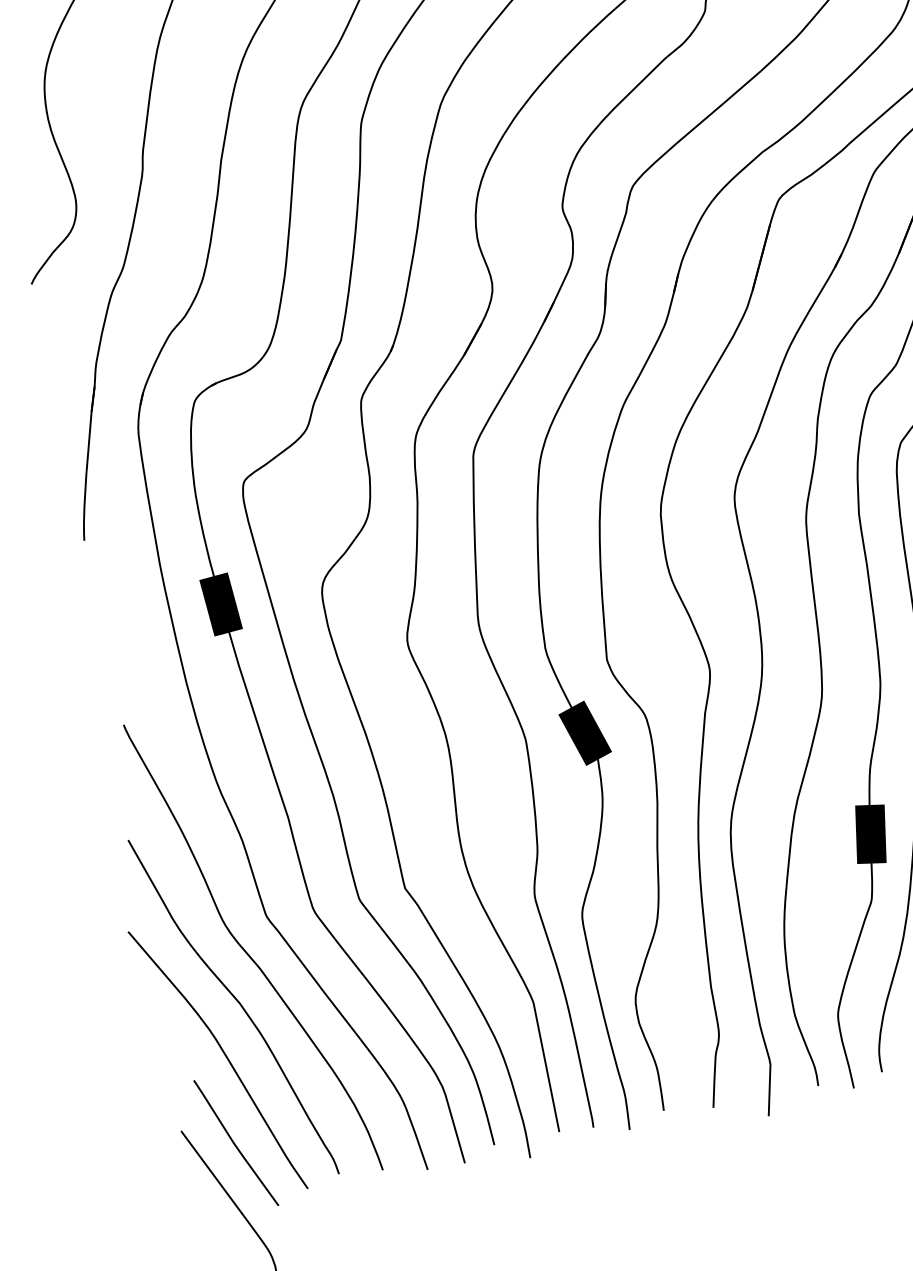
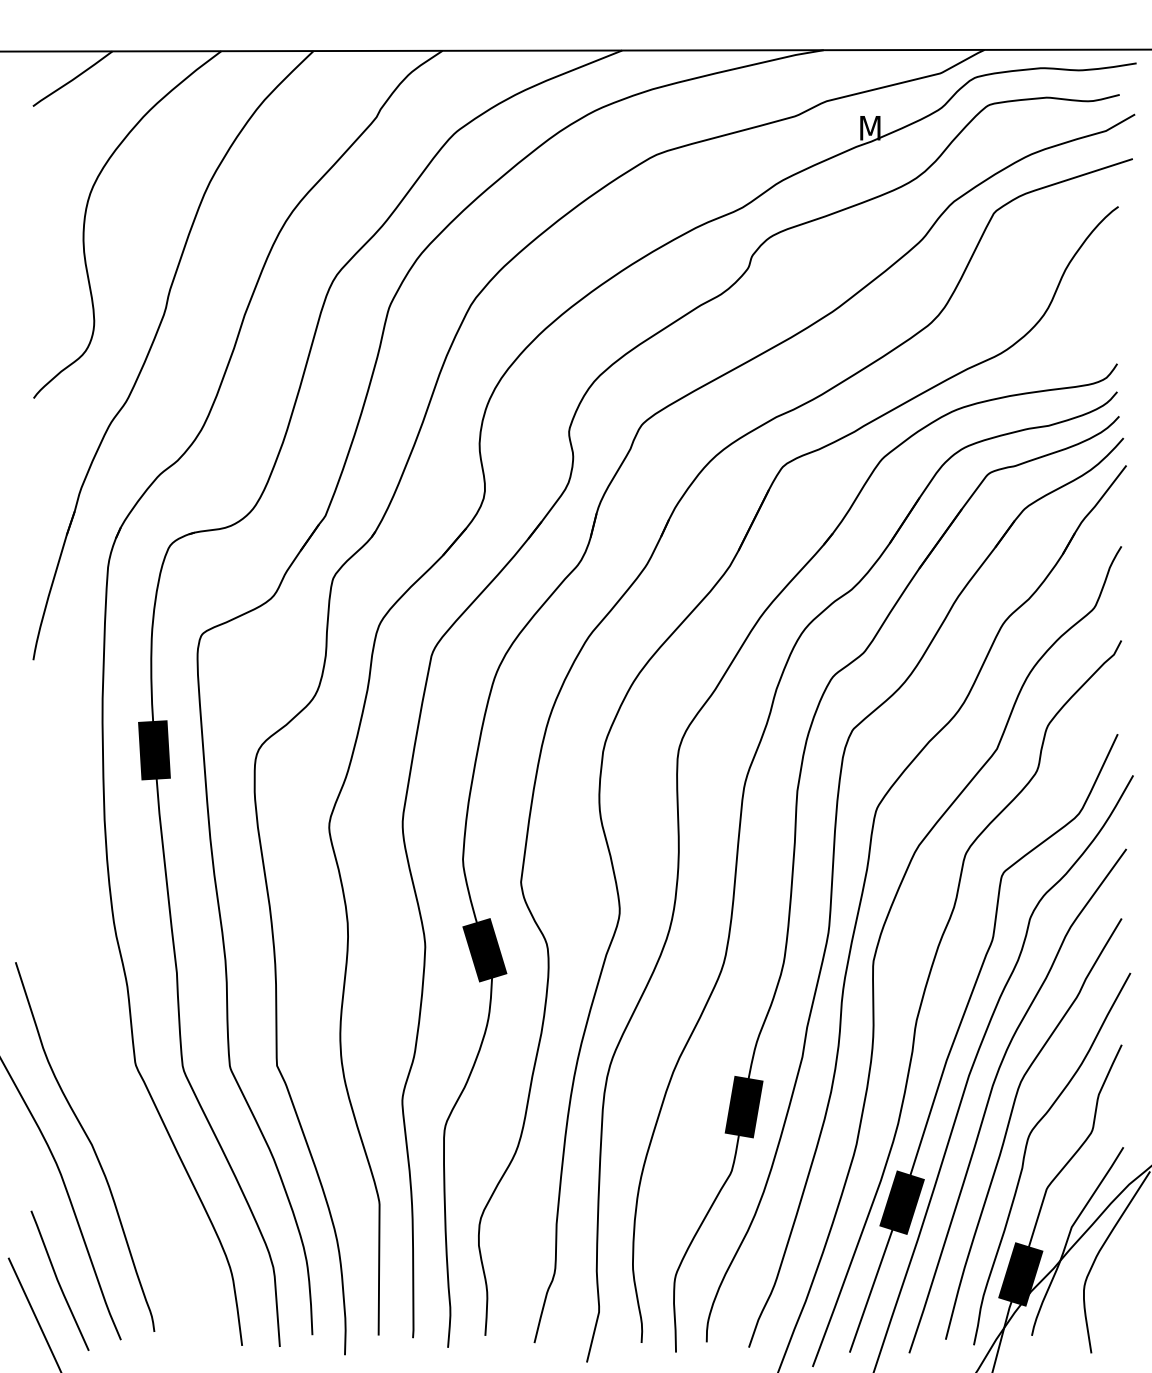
curve: (247, 951) -> (109, 1095), removed

